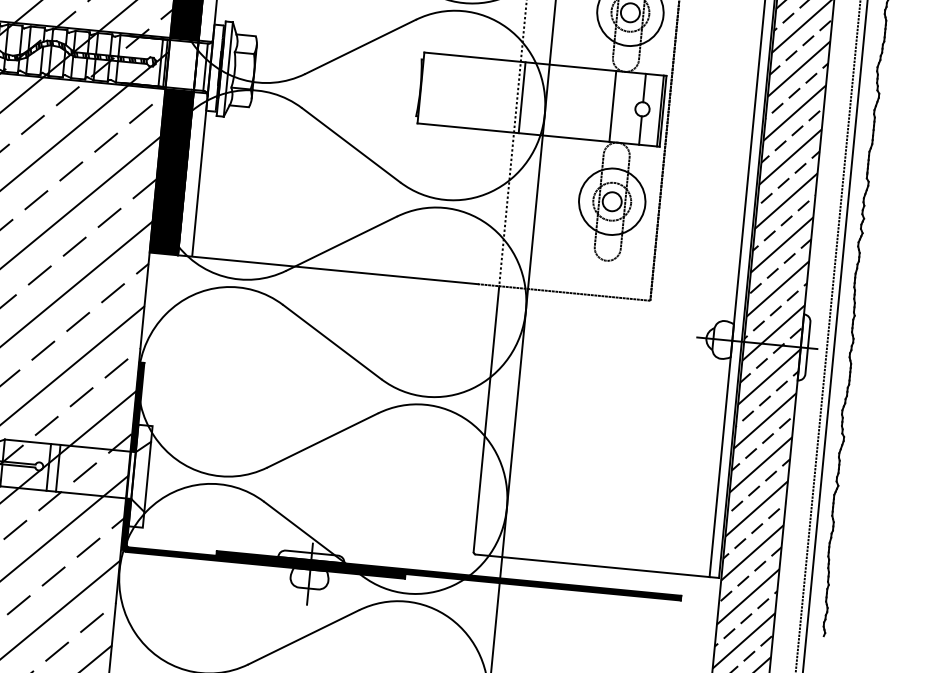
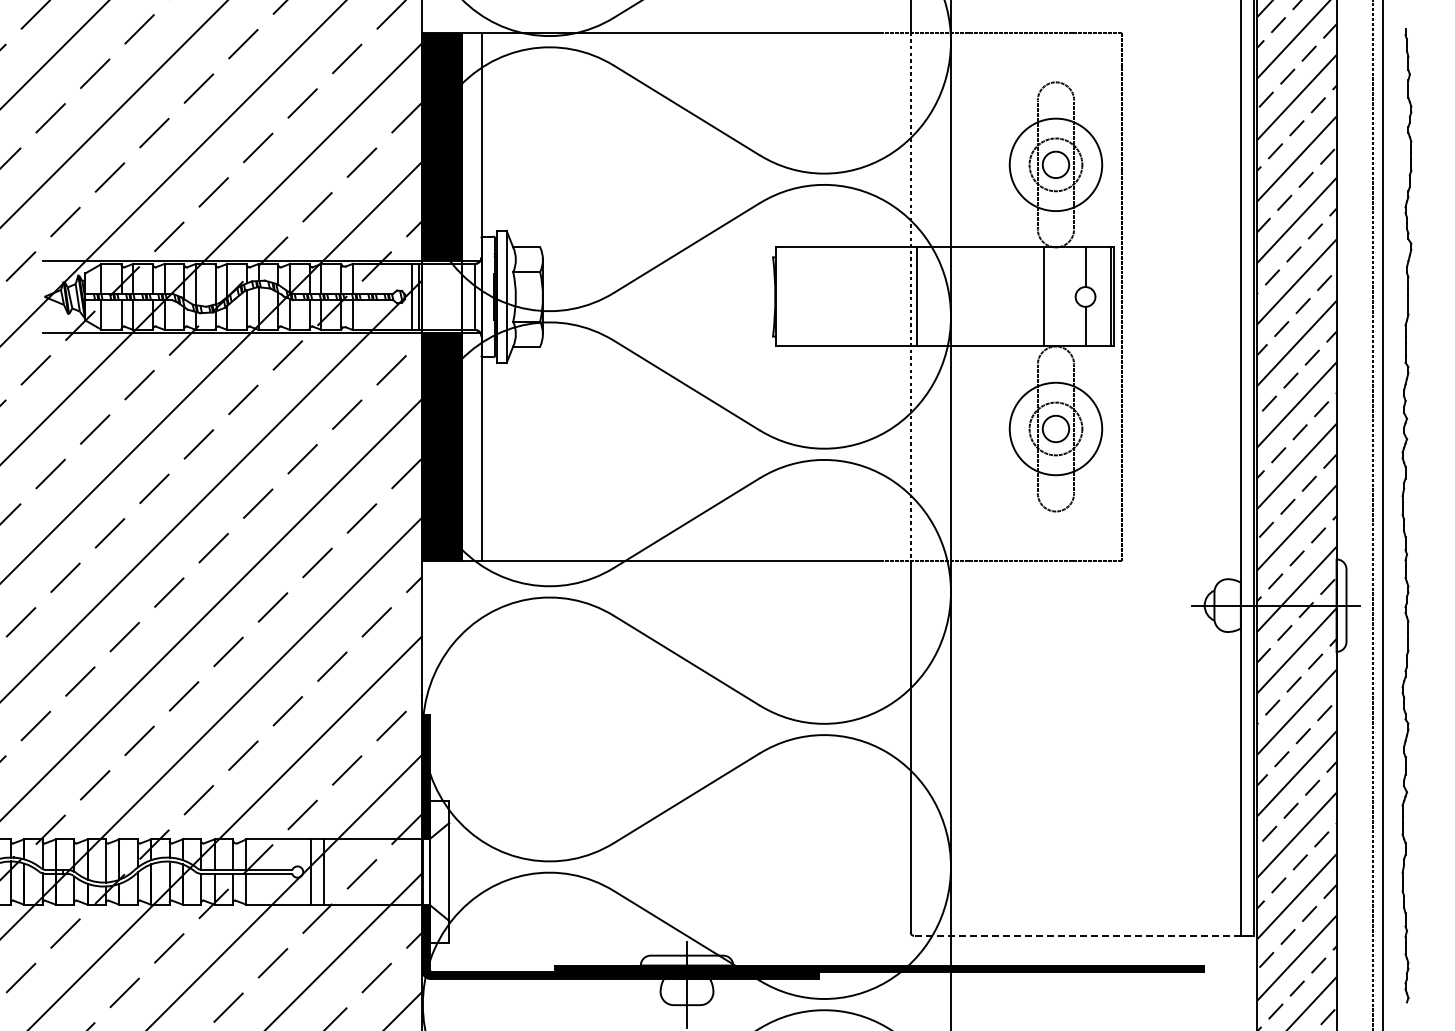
line: (592, 565) -> (1076, 935), solid -> dashed

